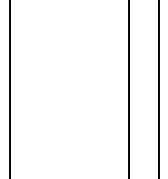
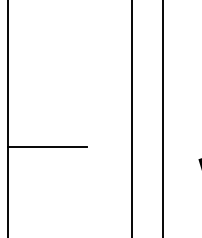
line: (48, 118) -> (47, 147), added

